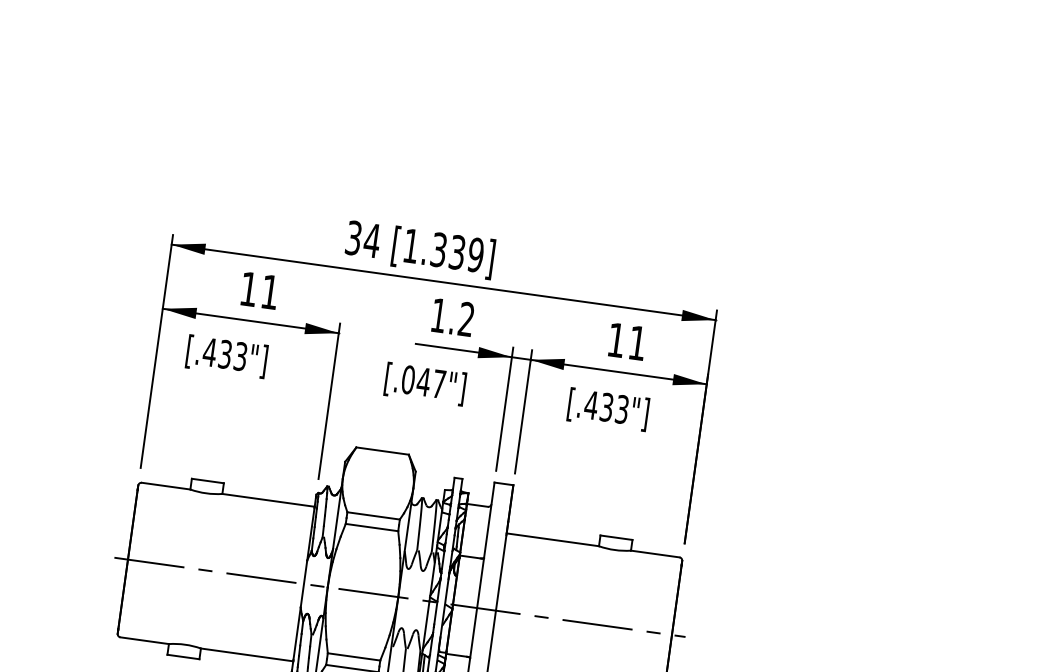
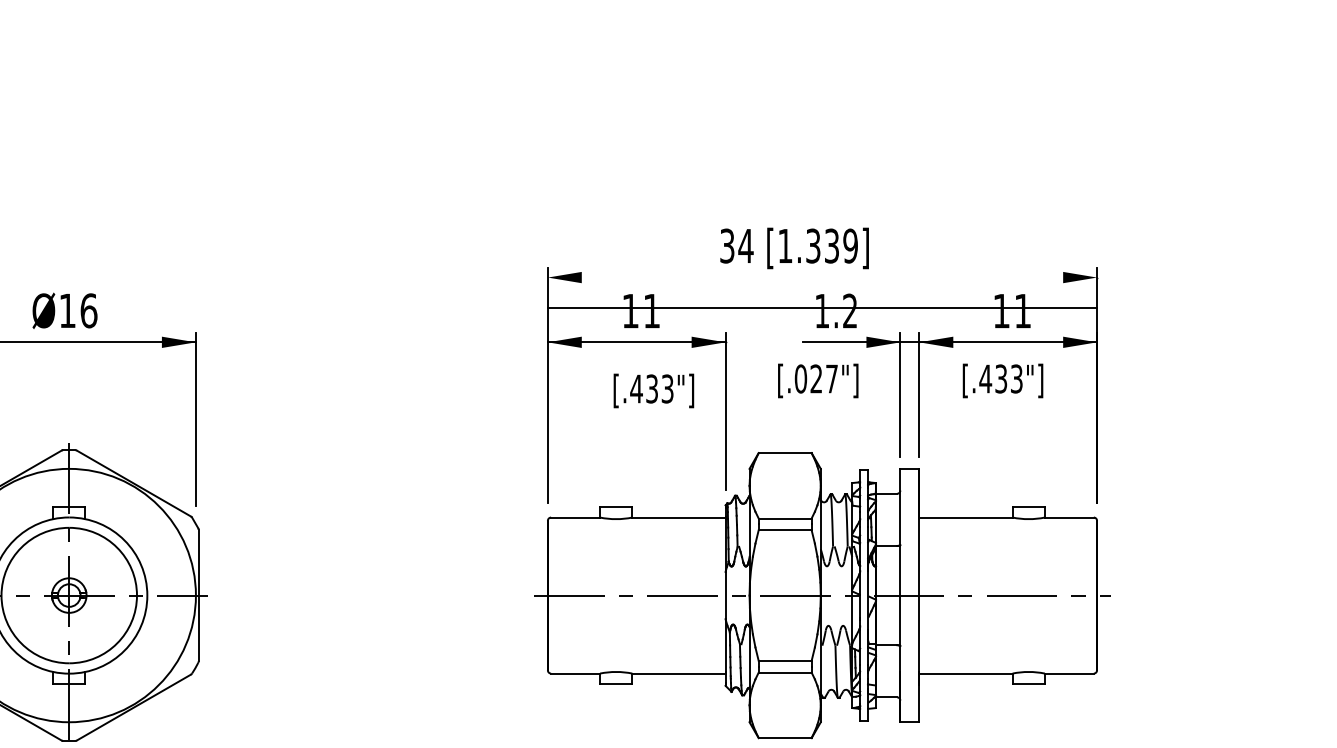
line: (443, 282) -> (822, 307), moved
text: (226, 356) -> (653, 390), moved
text: (423, 381) -> (816, 378), [.047"] -> [.027"]

